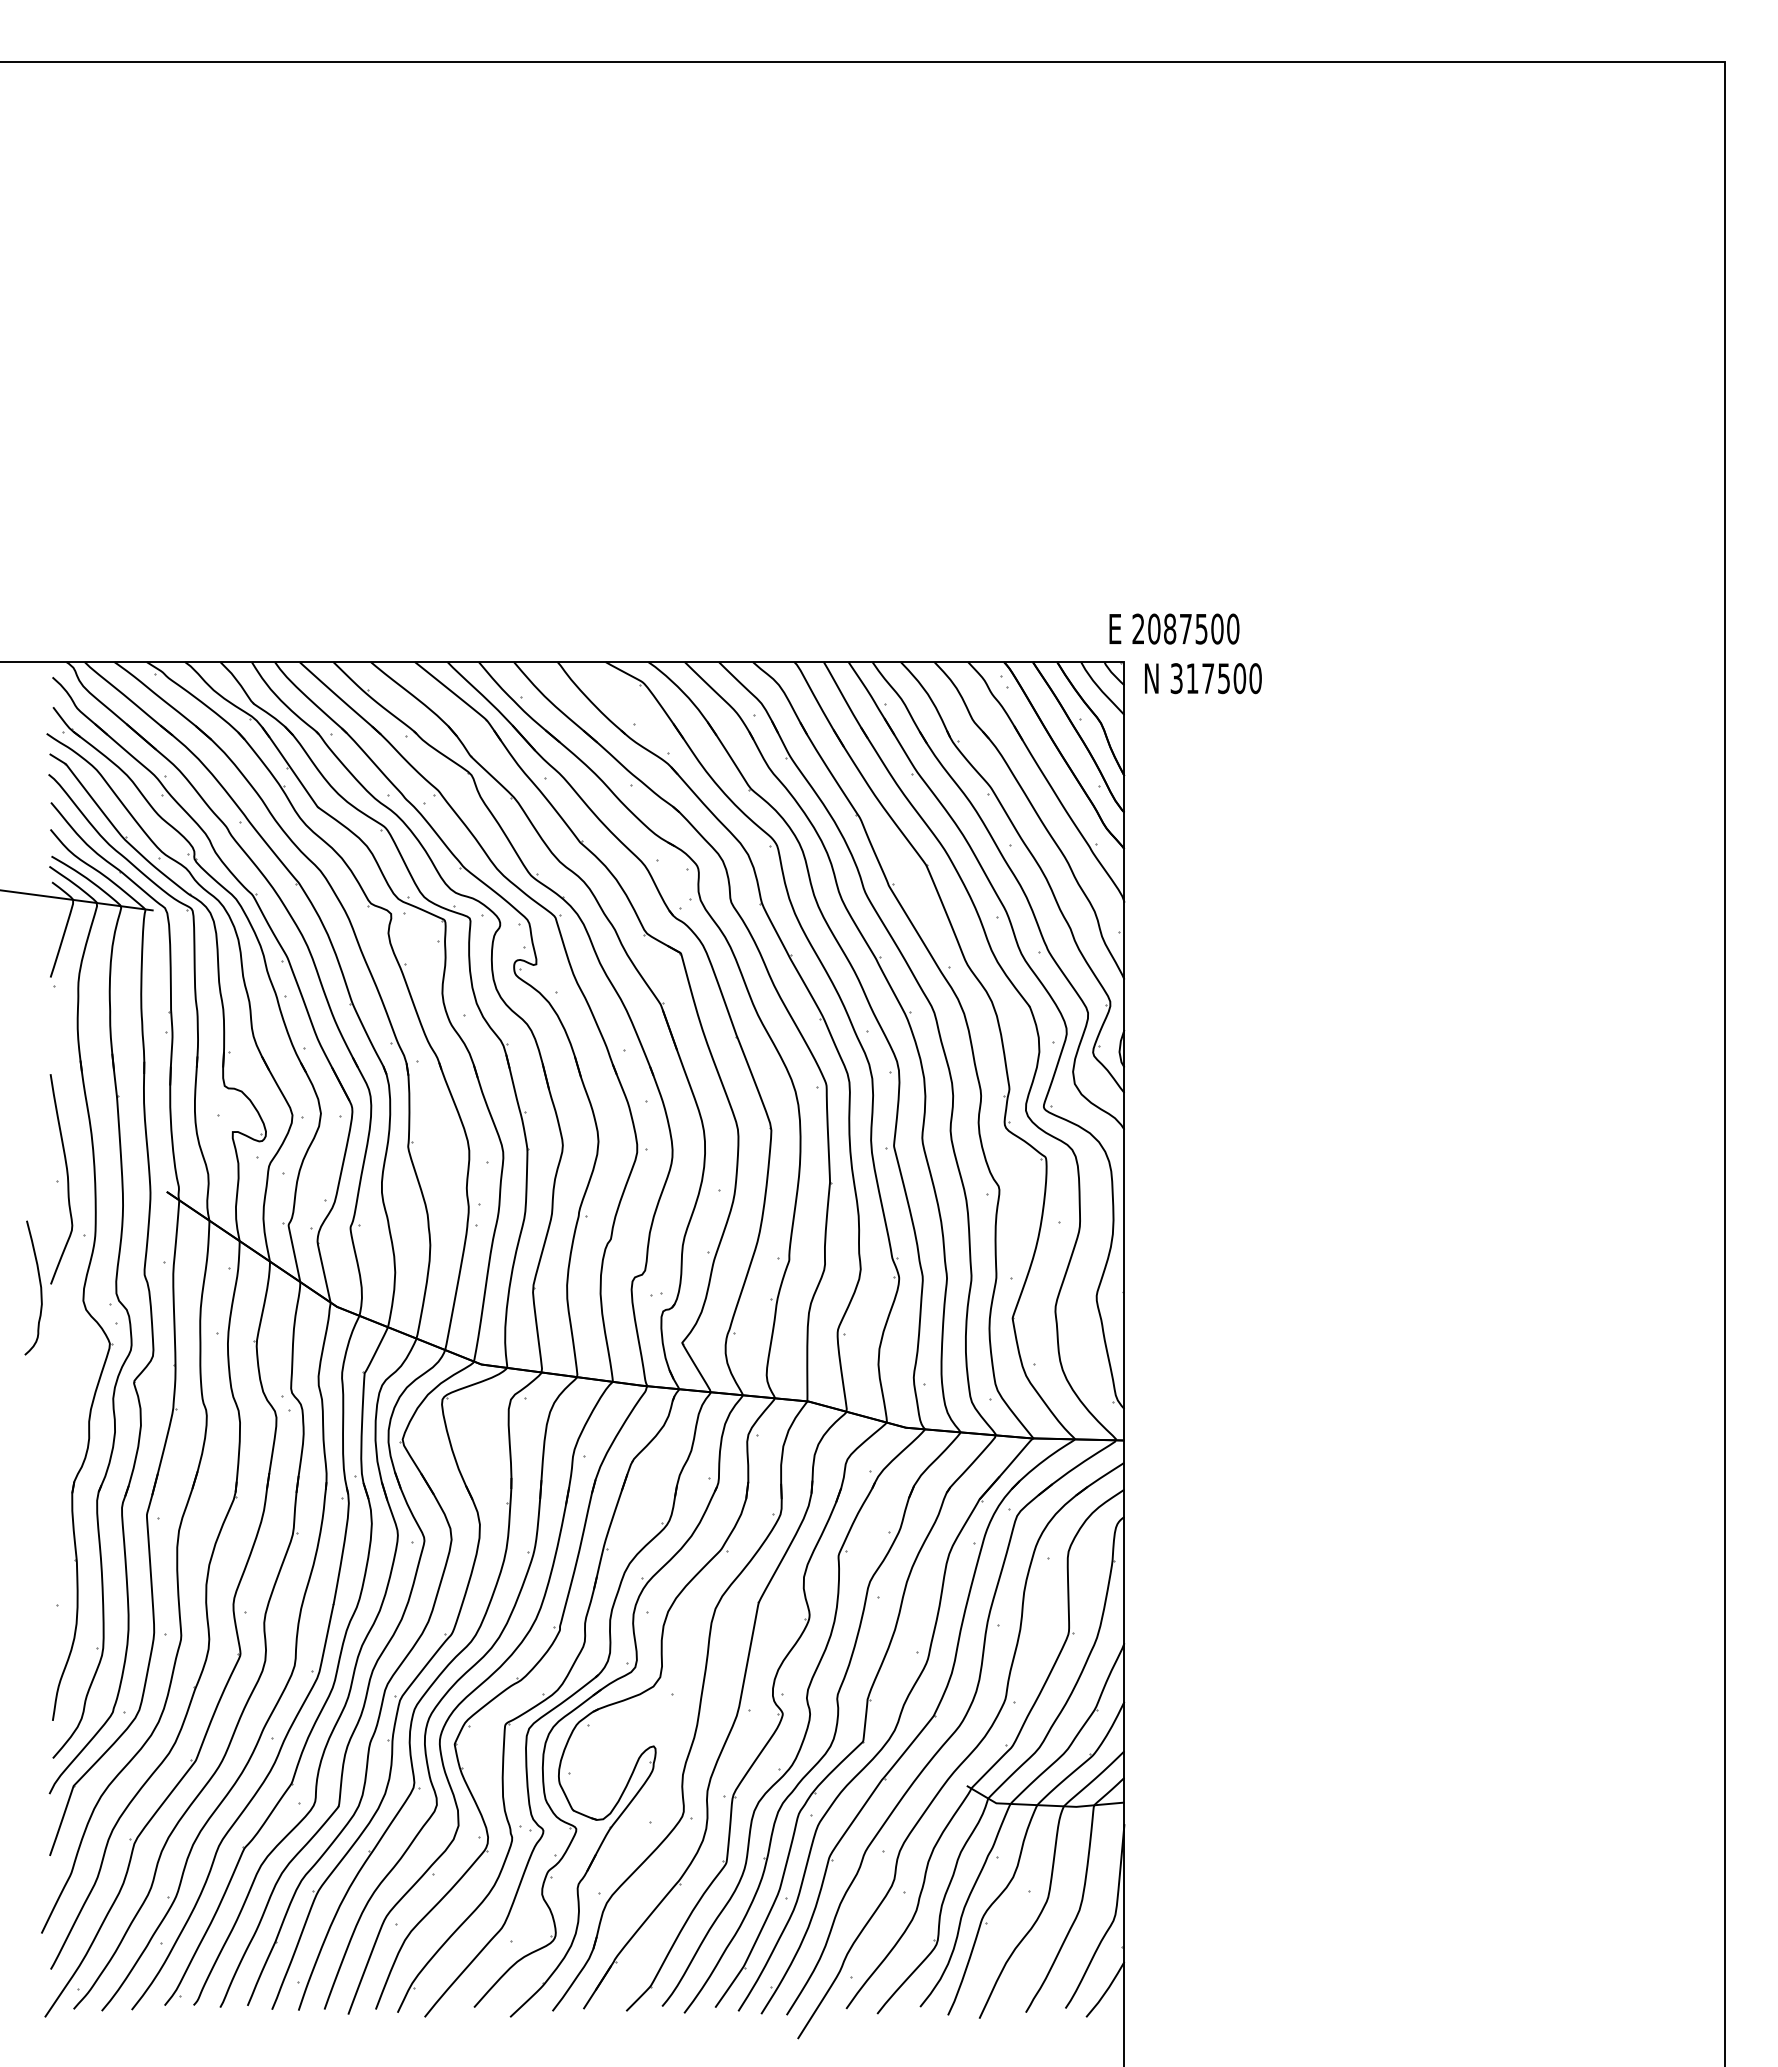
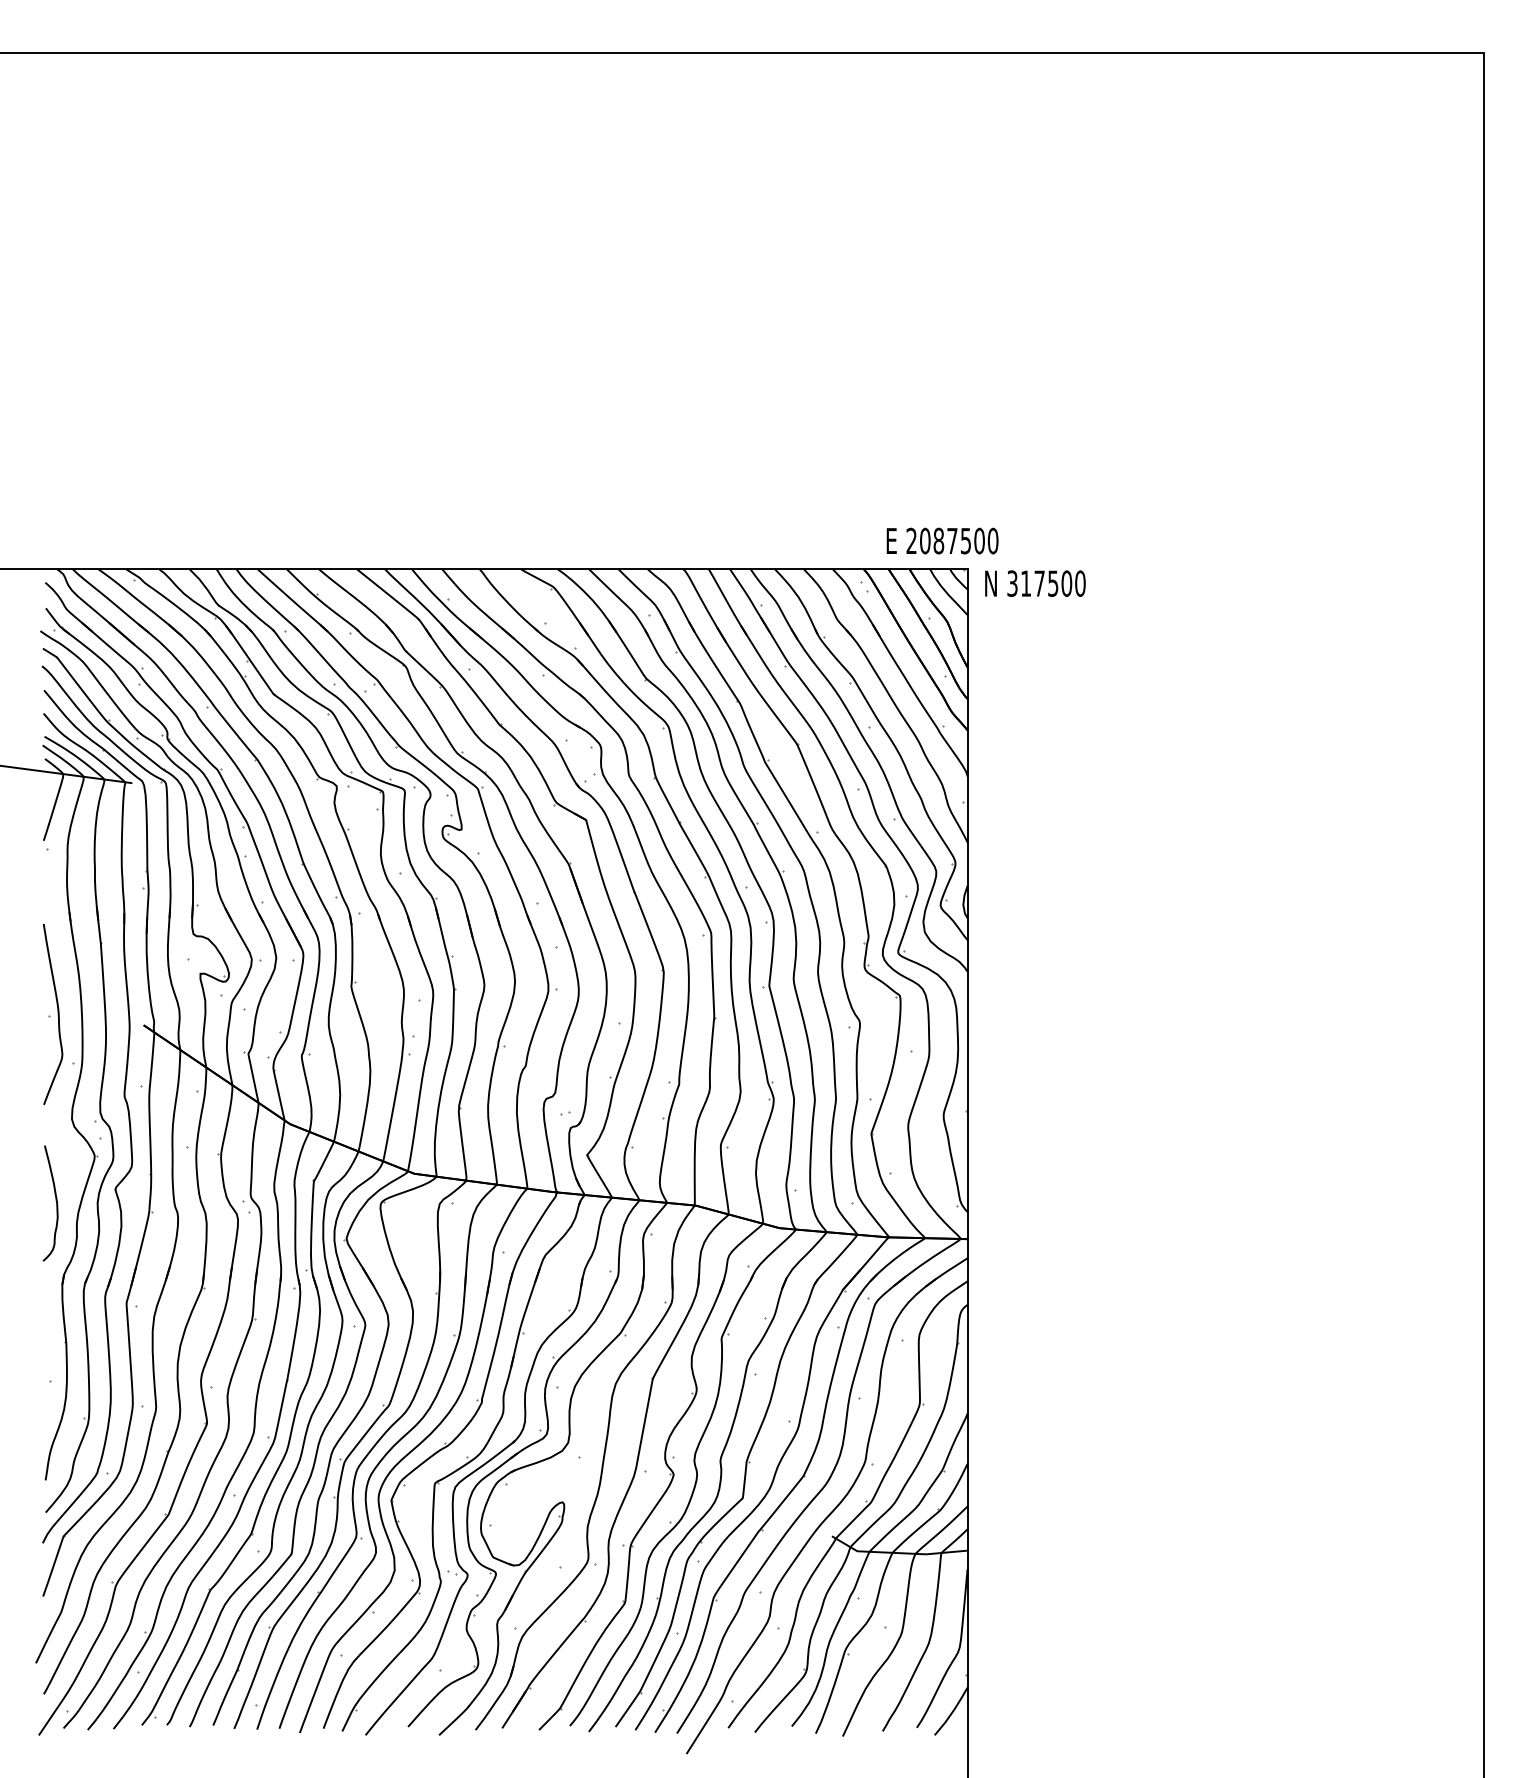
text: (1174, 628) -> (942, 540), moved
curve: (39, 1284) -> (55, 1200), moved

